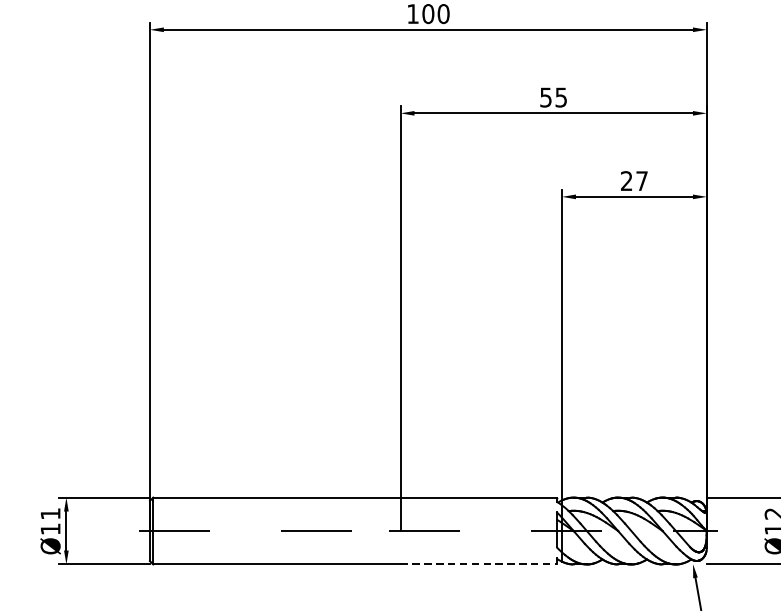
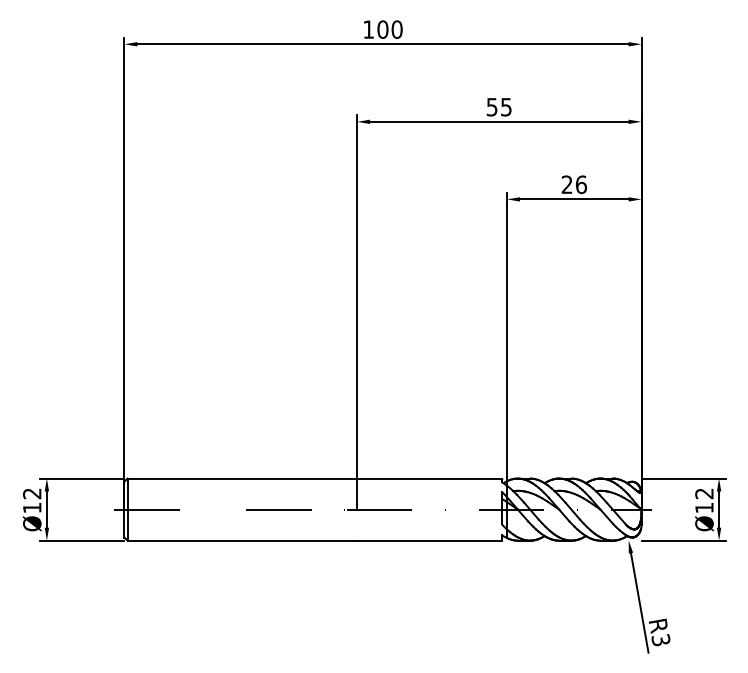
text: (642, 180) -> (581, 184), 27 -> 26
text: (50, 513) -> (32, 493), Ø11 -> Ø12
line: (479, 564) -> (430, 540), dashed -> solid

